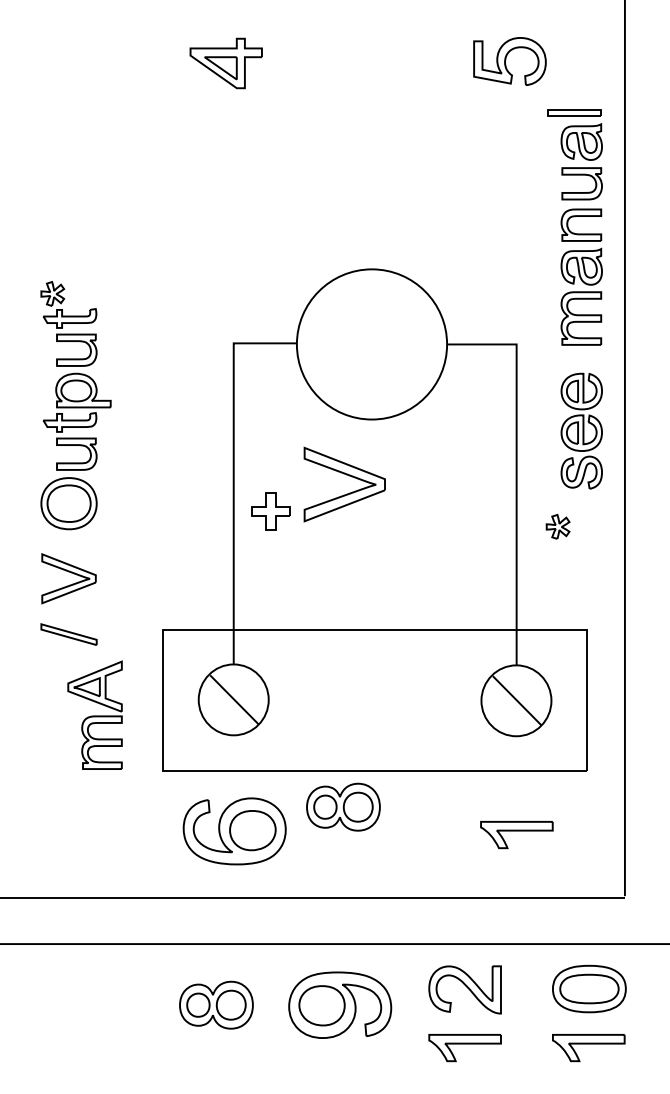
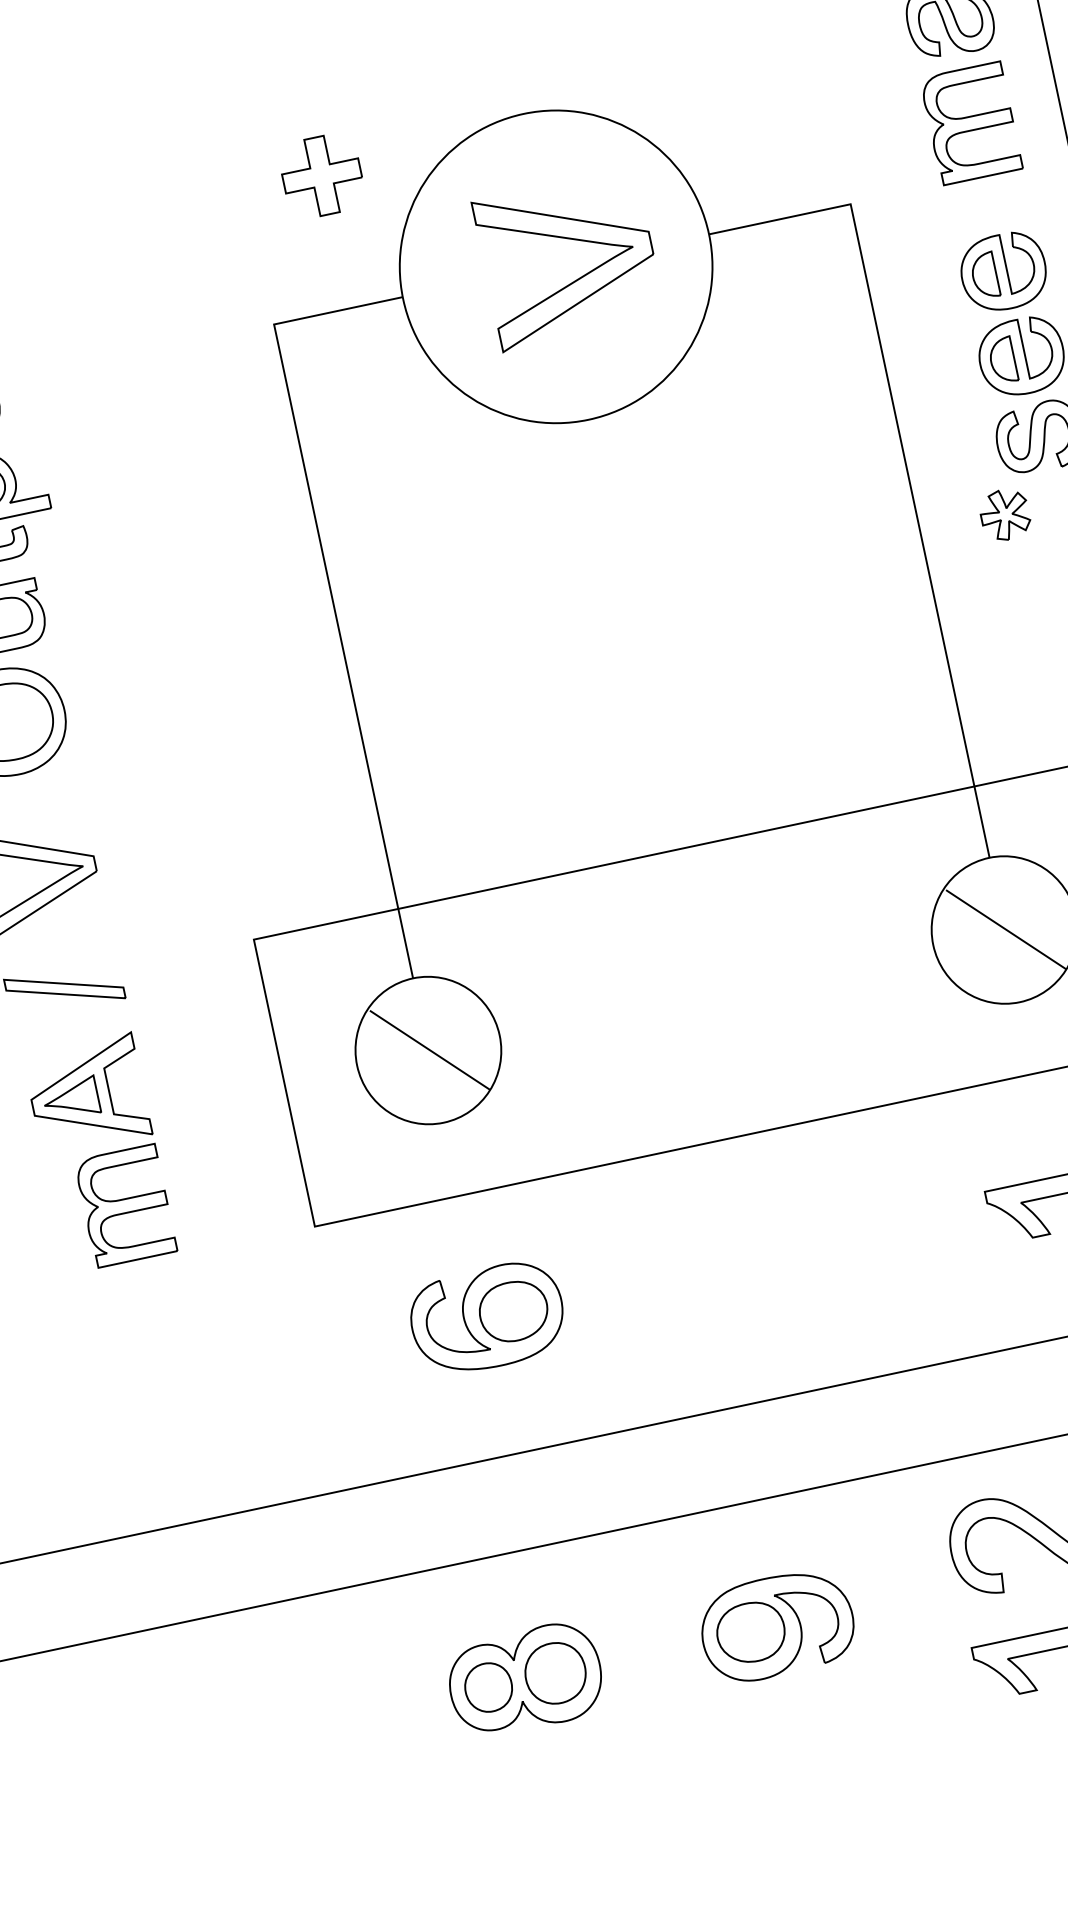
part: (346, 475) -> (568, 240), moved
part: (270, 511) -> (320, 176), moved
part: (557, 526) -> (1003, 514), moved
part: (94, 714) -> (98, 1151), moved
part: (343, 806) -> (698, 1220), removed
part: (234, 831) -> (486, 1318), size x0.71
part: (339, 1004) -> (775, 1625), size x0.71

